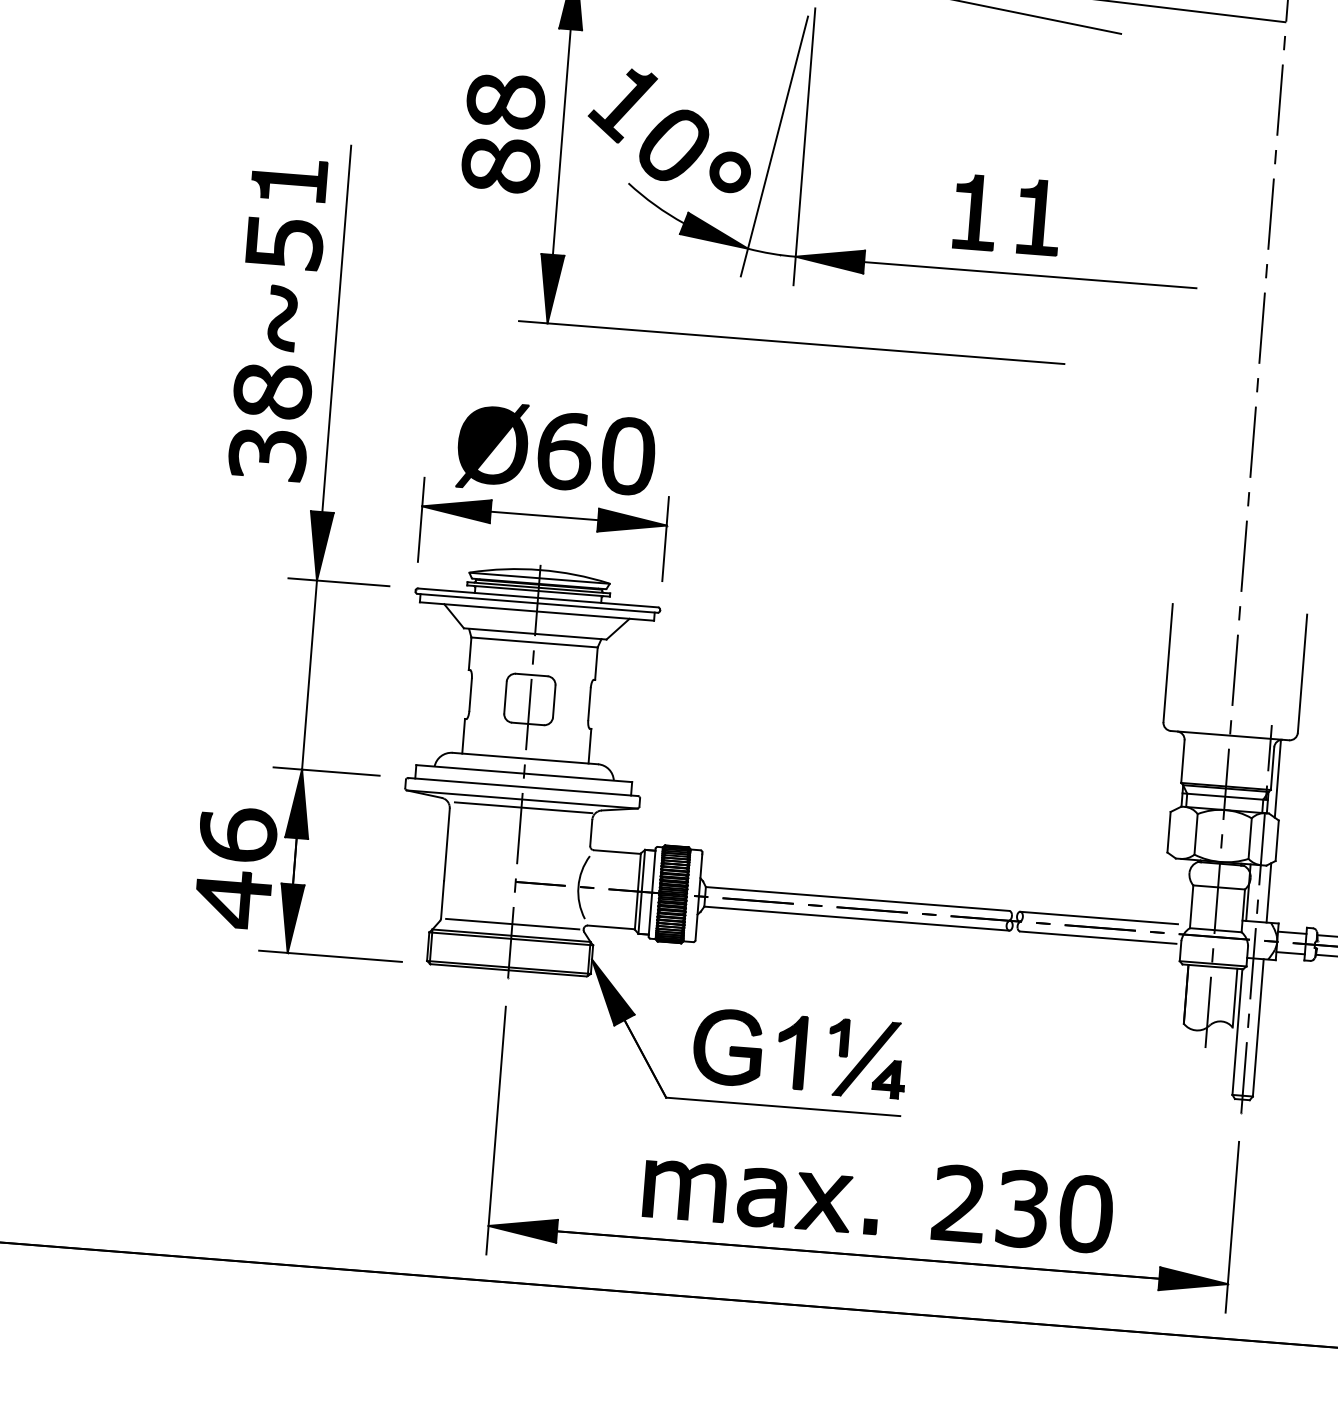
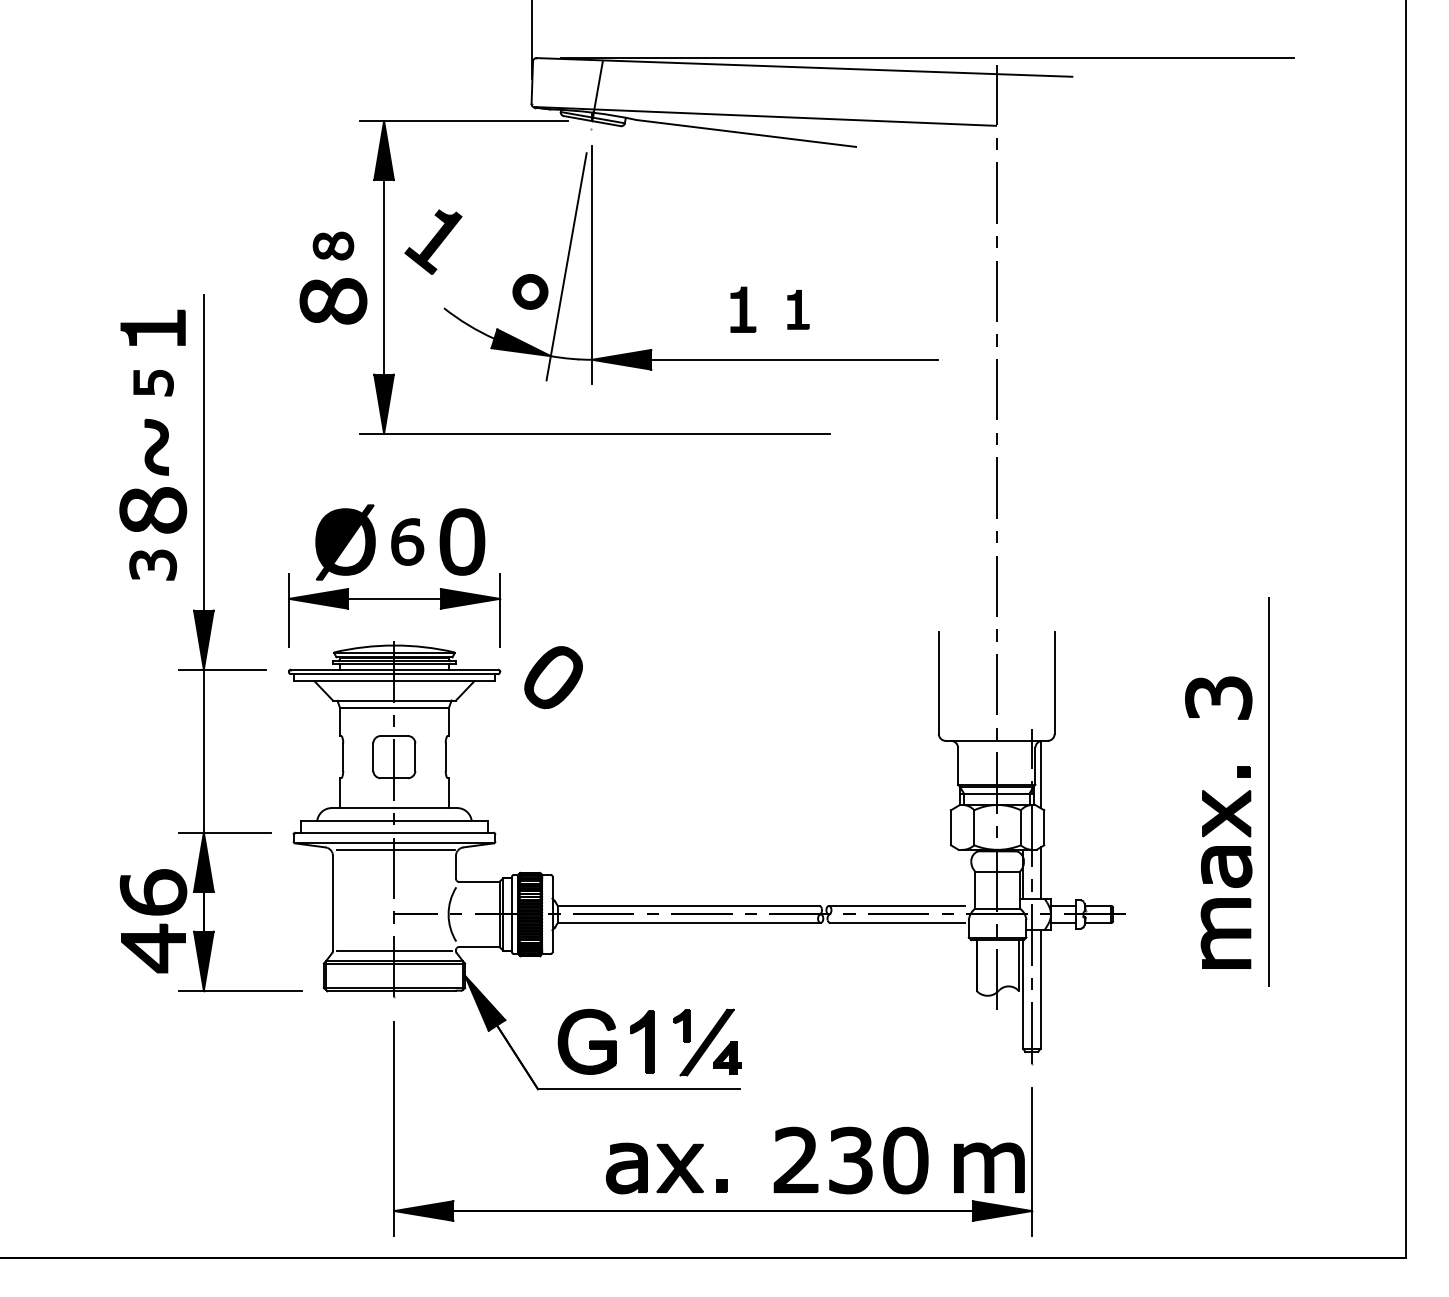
part: (506, 100) -> (333, 245), size x0.6
part: (674, 145) -> (553, 677), moved
part: (975, 212) -> (743, 309), size x0.7
part: (1039, 217) -> (798, 309), size x0.6
part: (284, 242) -> (153, 382), size x0.6
part: (564, 450) -> (407, 541), size x0.7
part: (266, 453) -> (152, 564), size x0.7
part: (685, 1190) -> (989, 1167), moved

